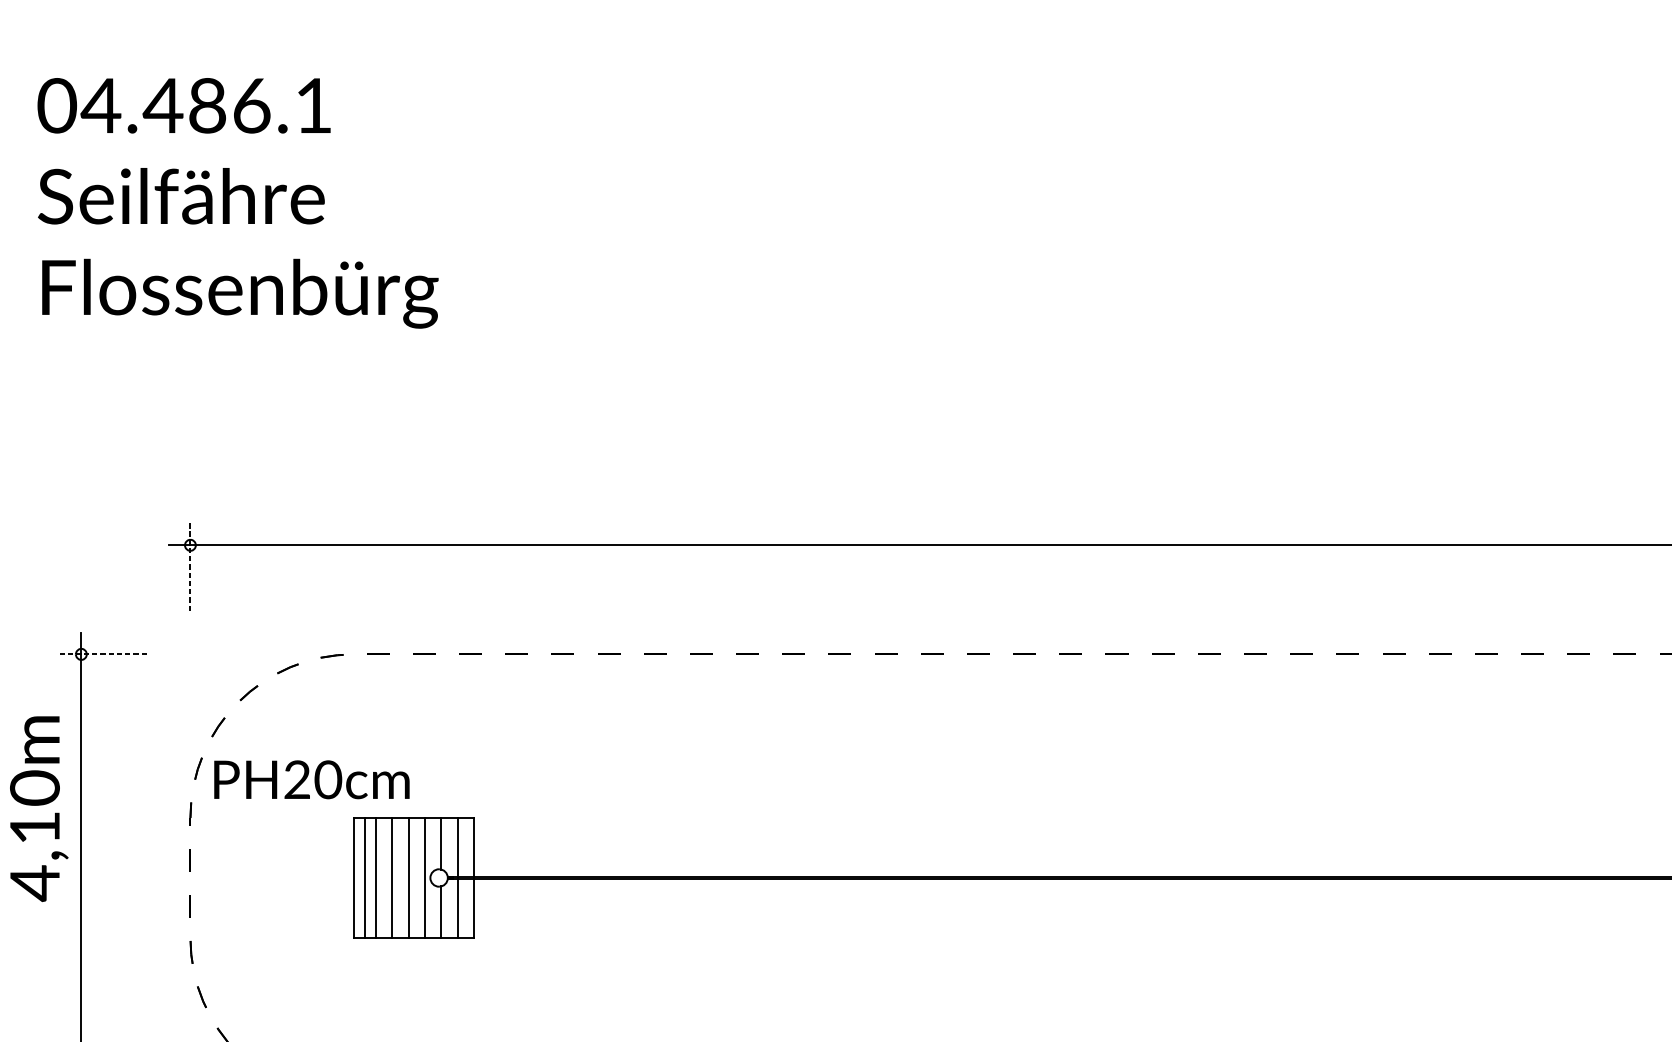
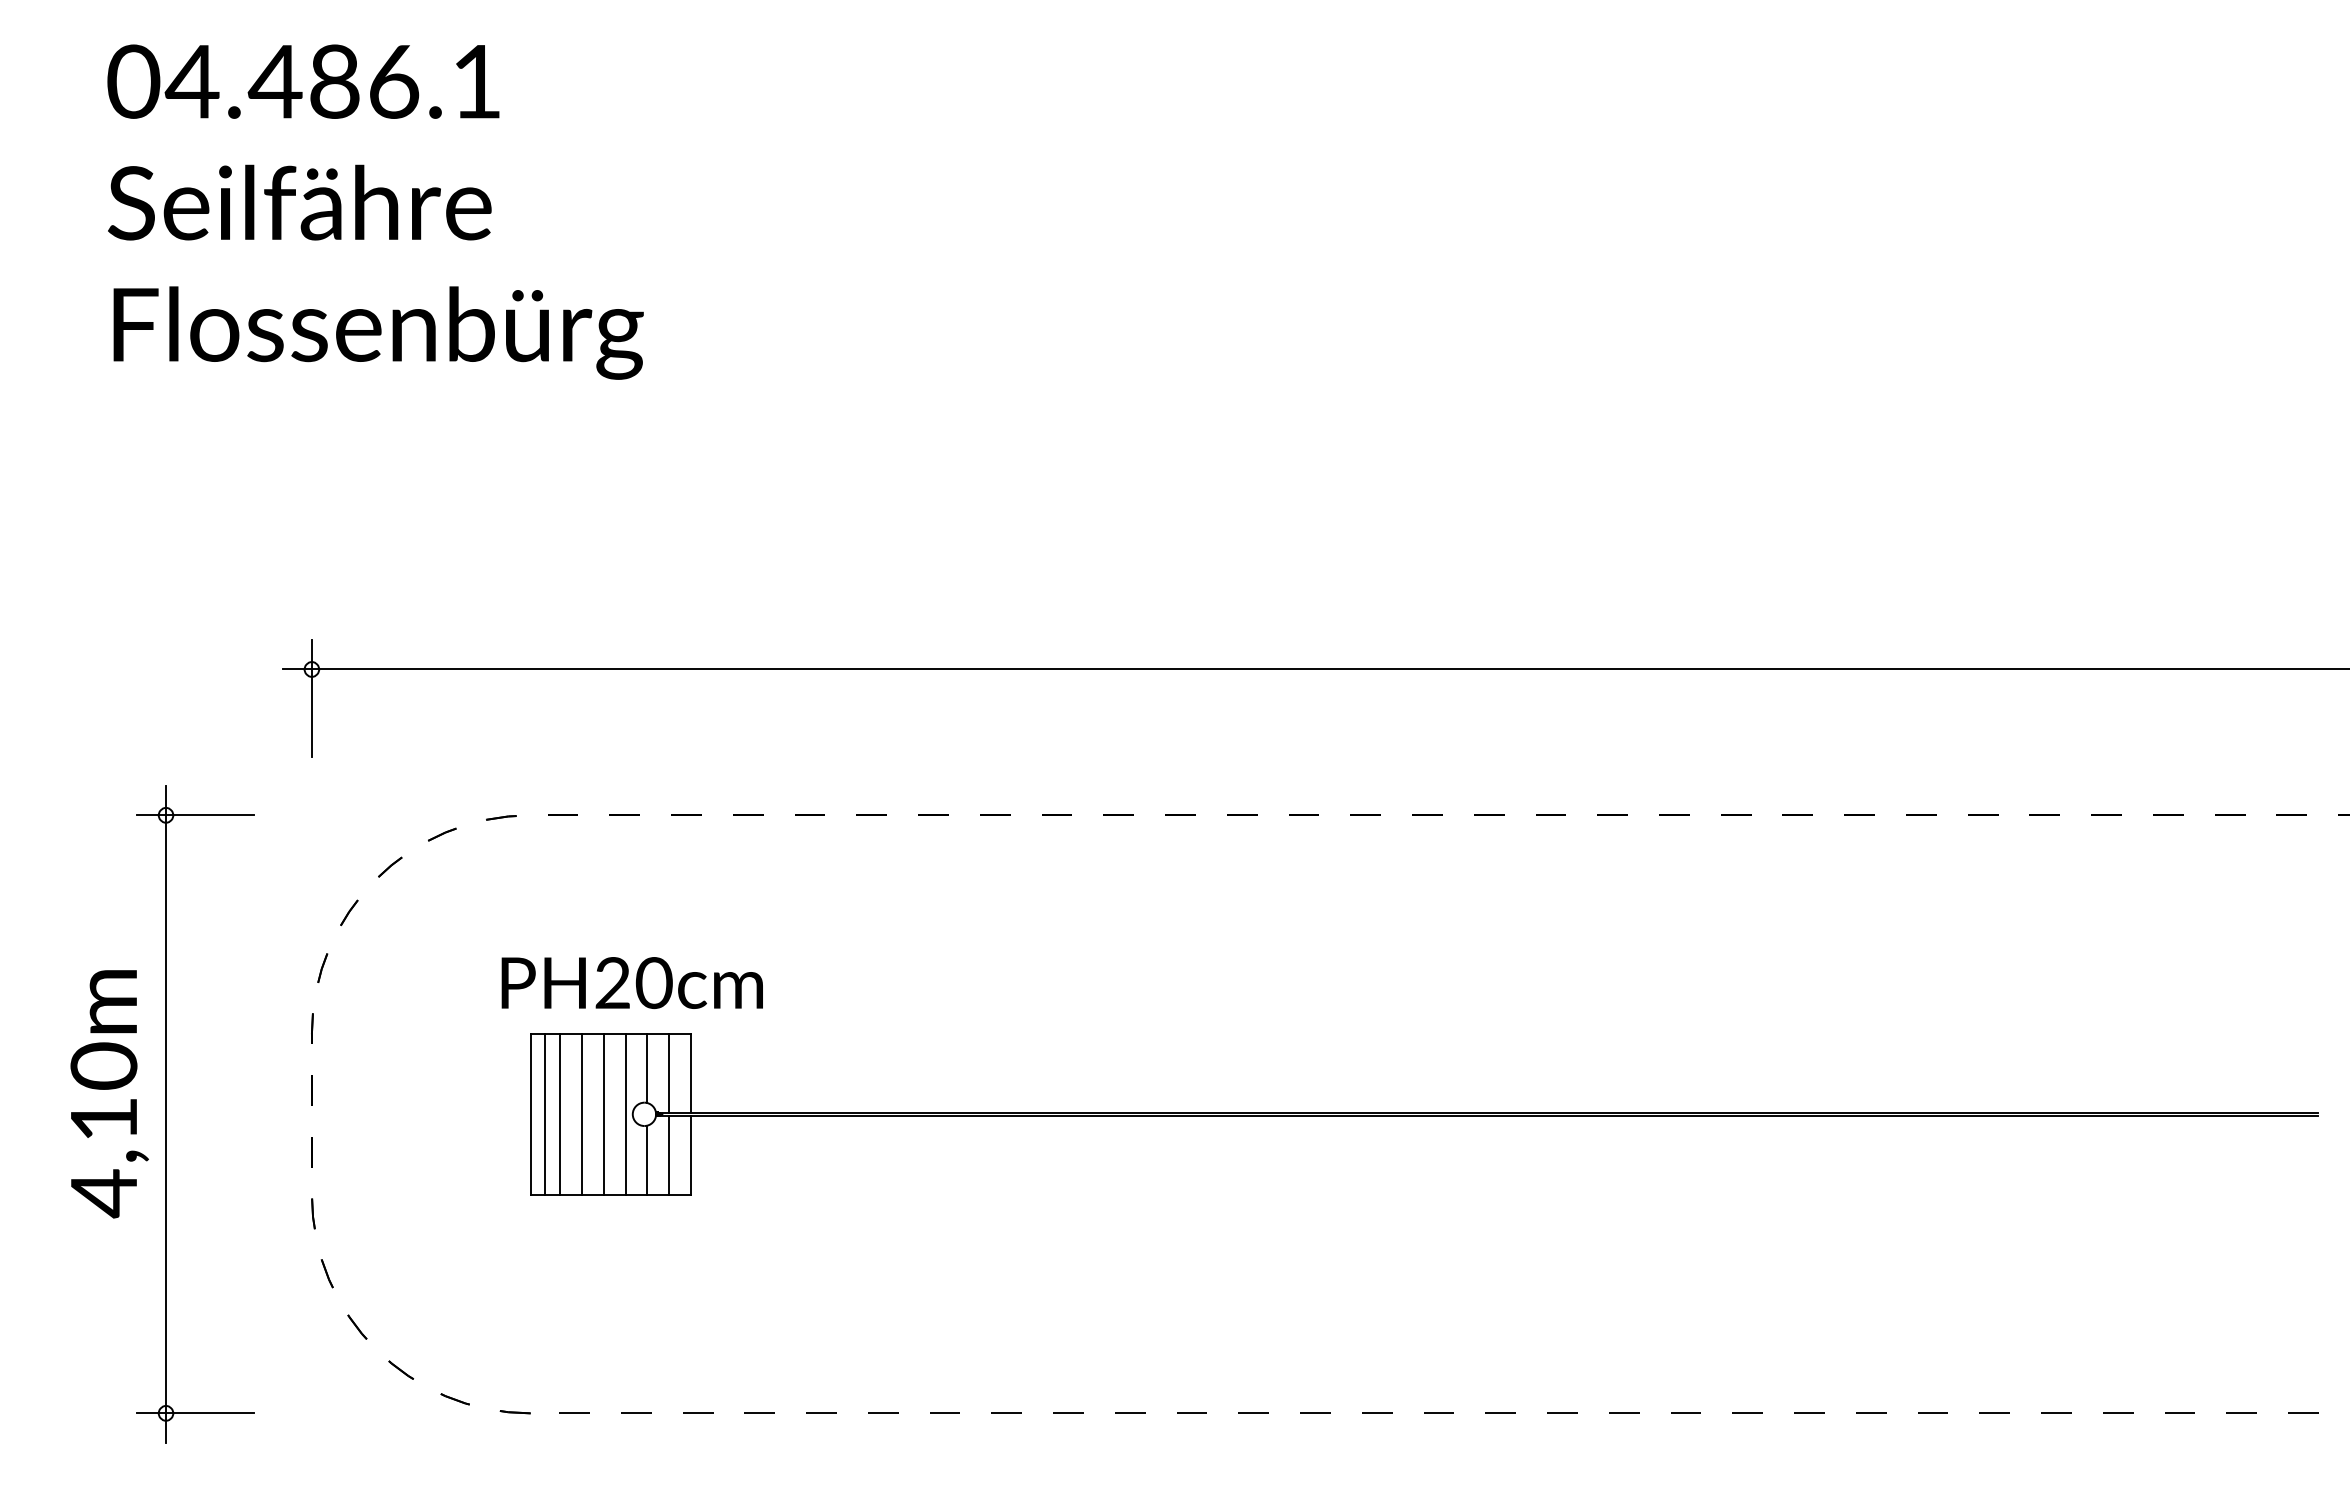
line: (190, 567) -> (311, 698), dashed -> solid
line: (102, 654) -> (194, 815), dashed -> solid
text: (311, 780) -> (631, 983), moved
text: (39, 809) -> (109, 1094), moved

